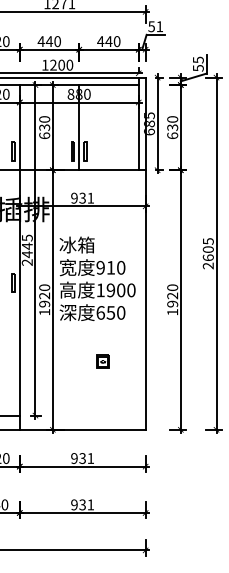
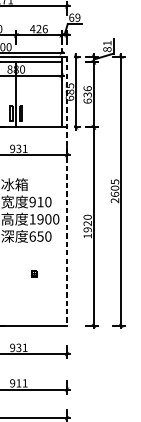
text: (155, 26) -> (74, 17), 51 -> 69
text: (112, 41) -> (41, 29), 440 -> 426
text: (197, 63) -> (106, 45), 55 -> 81
text: (172, 119) -> (87, 88), 630 -> 636
line: (145, 254) -> (66, 191), solid -> dashed
part: (102, 361) -> (34, 273), size x0.6
text: (82, 504) -> (18, 383), 931 -> 911

